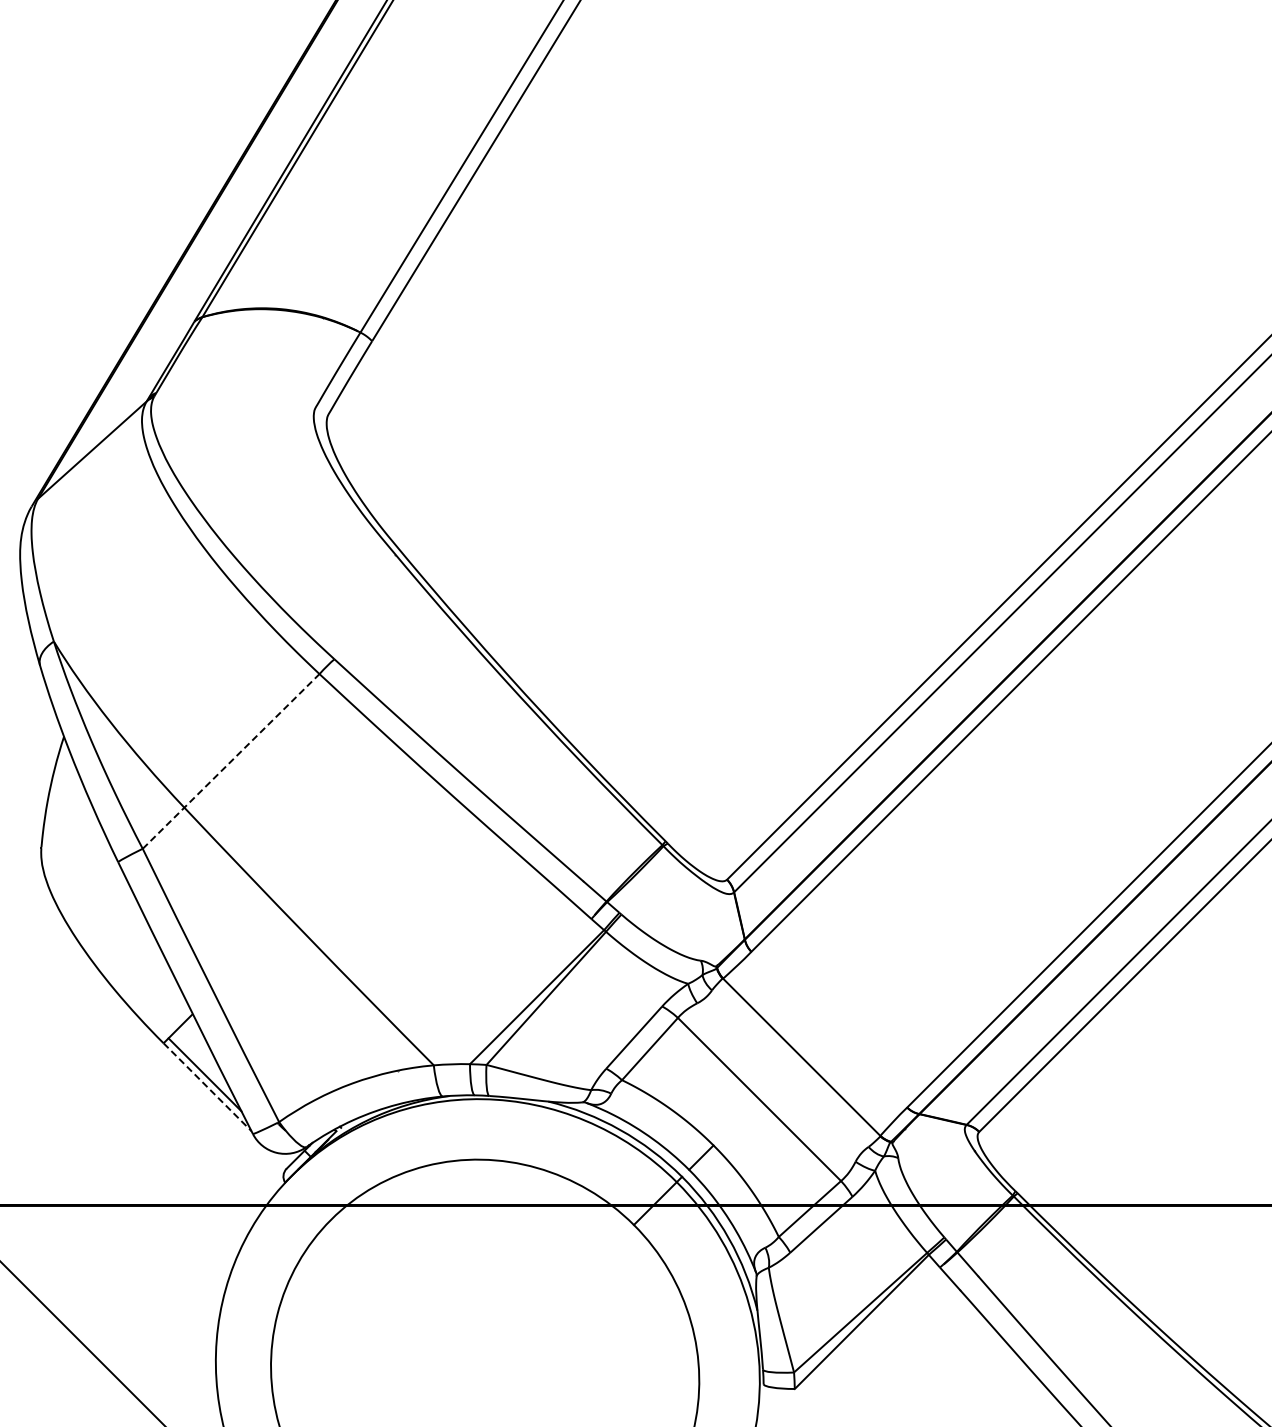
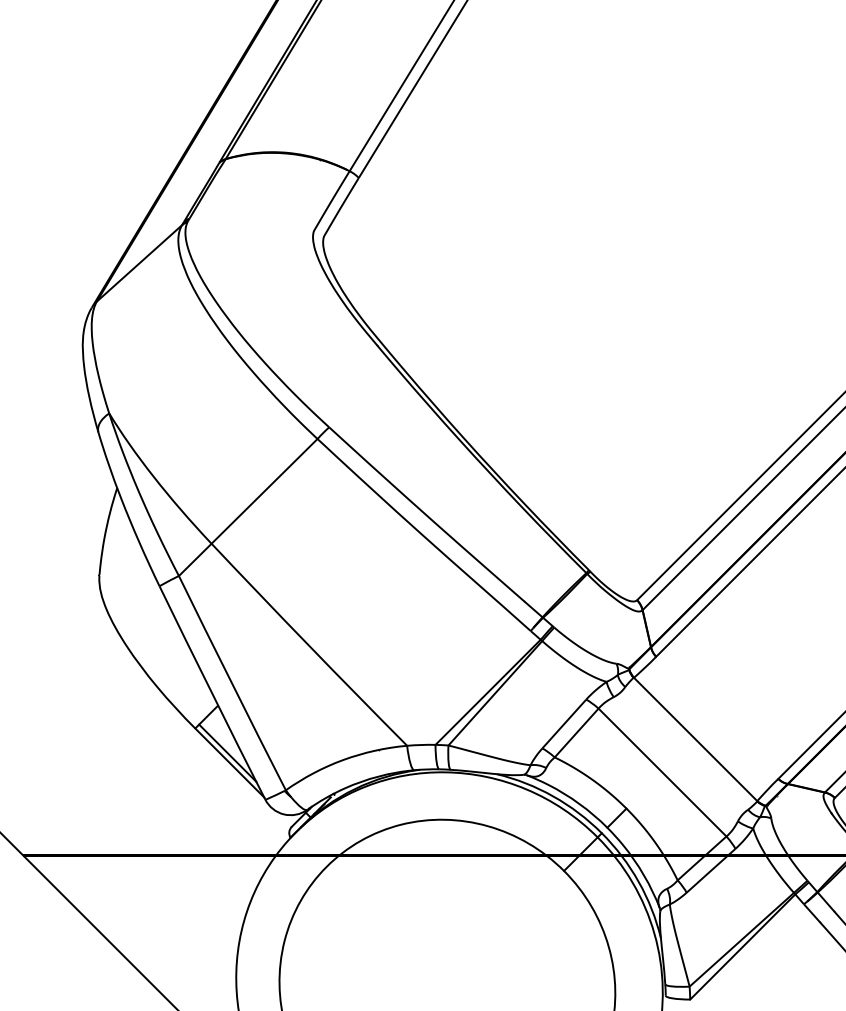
line: (231, 761) -> (248, 507), dashed -> solid
line: (207, 1087) -> (229, 763), dashed -> solid

